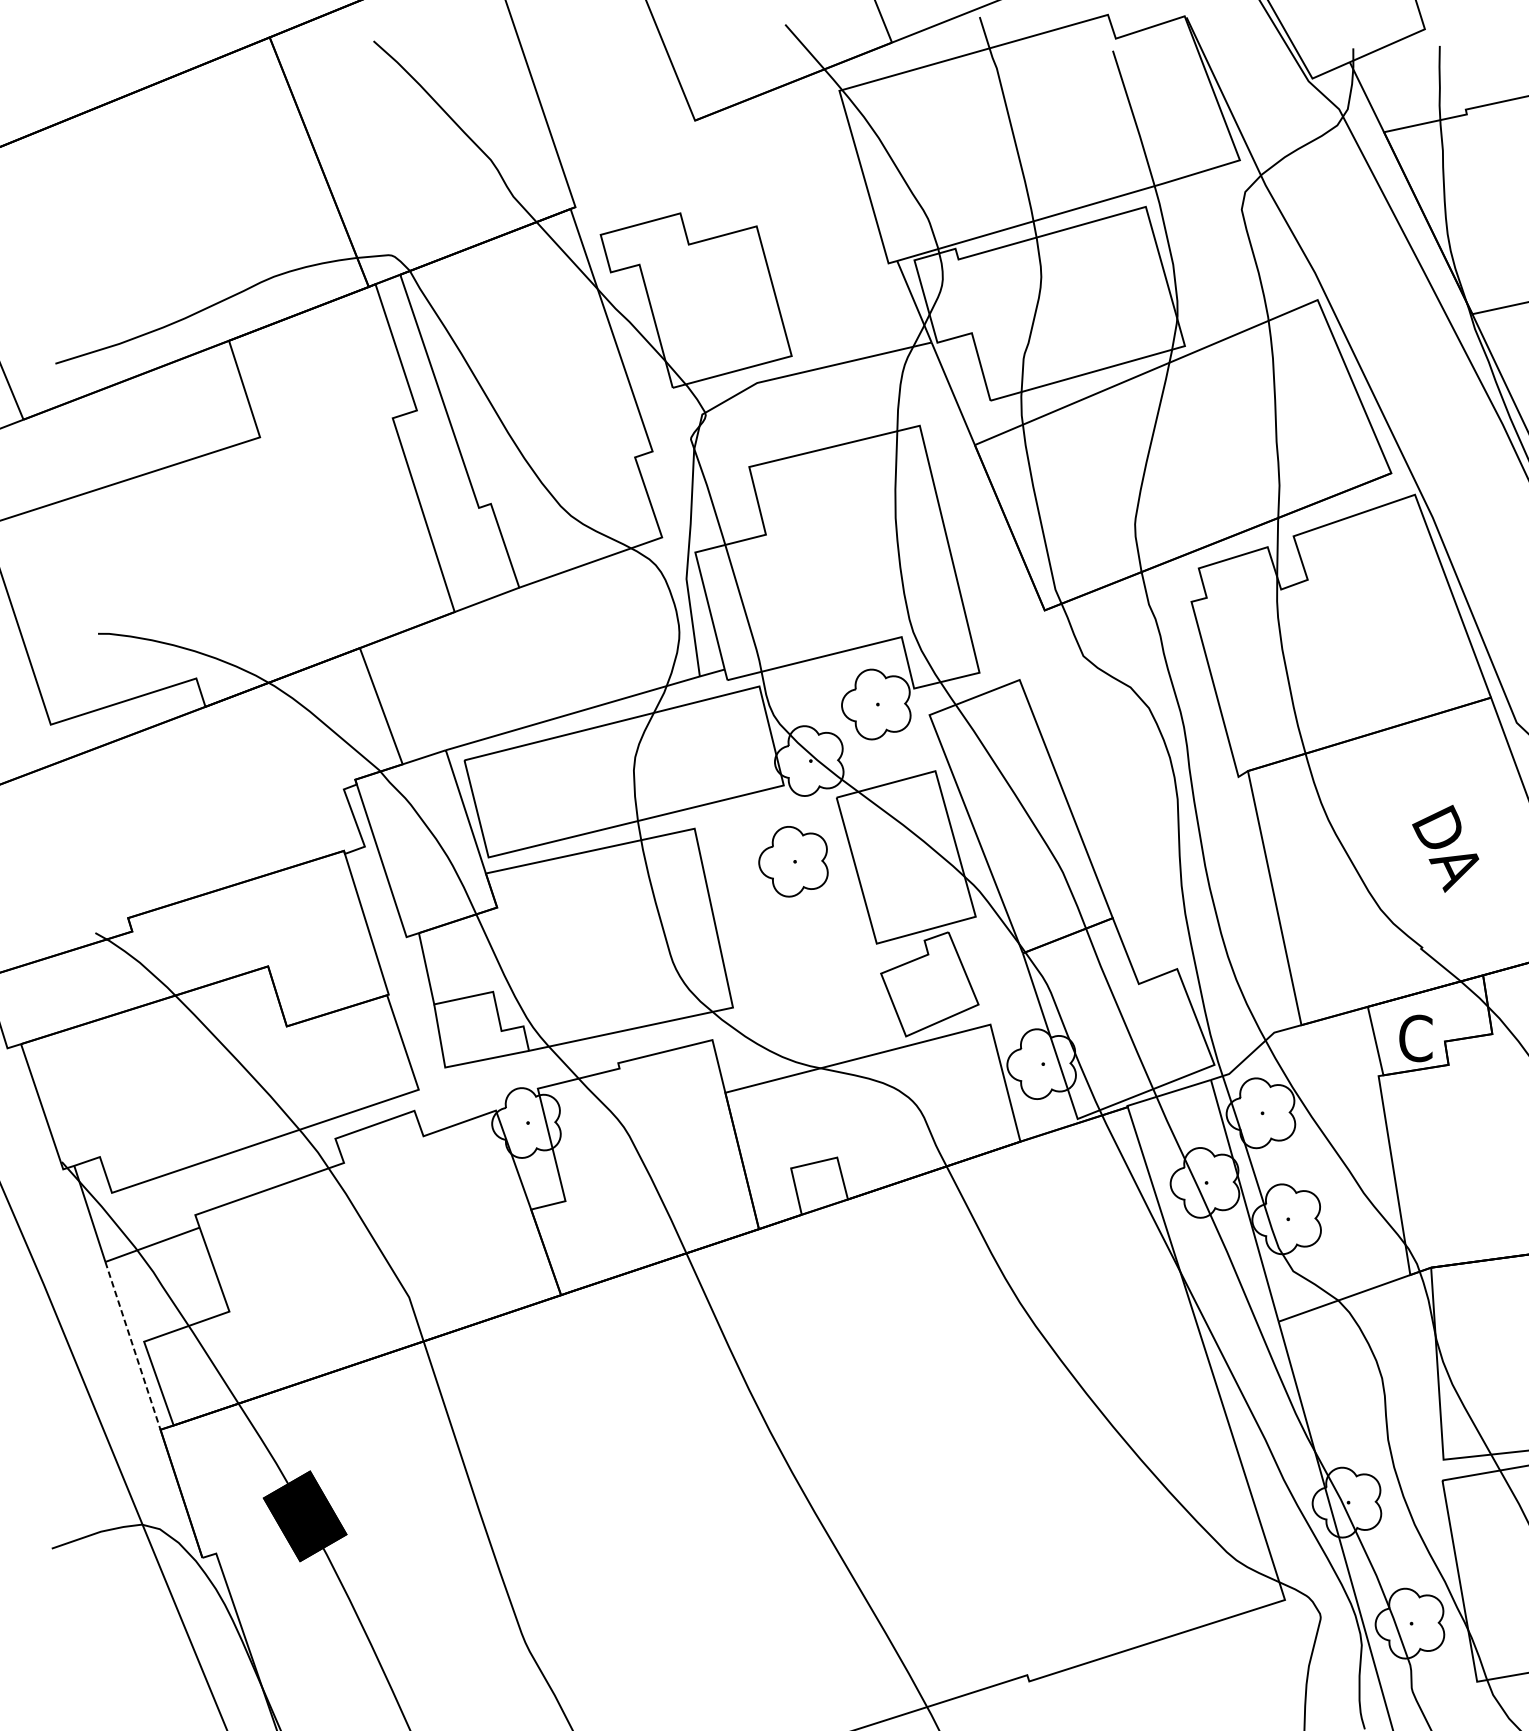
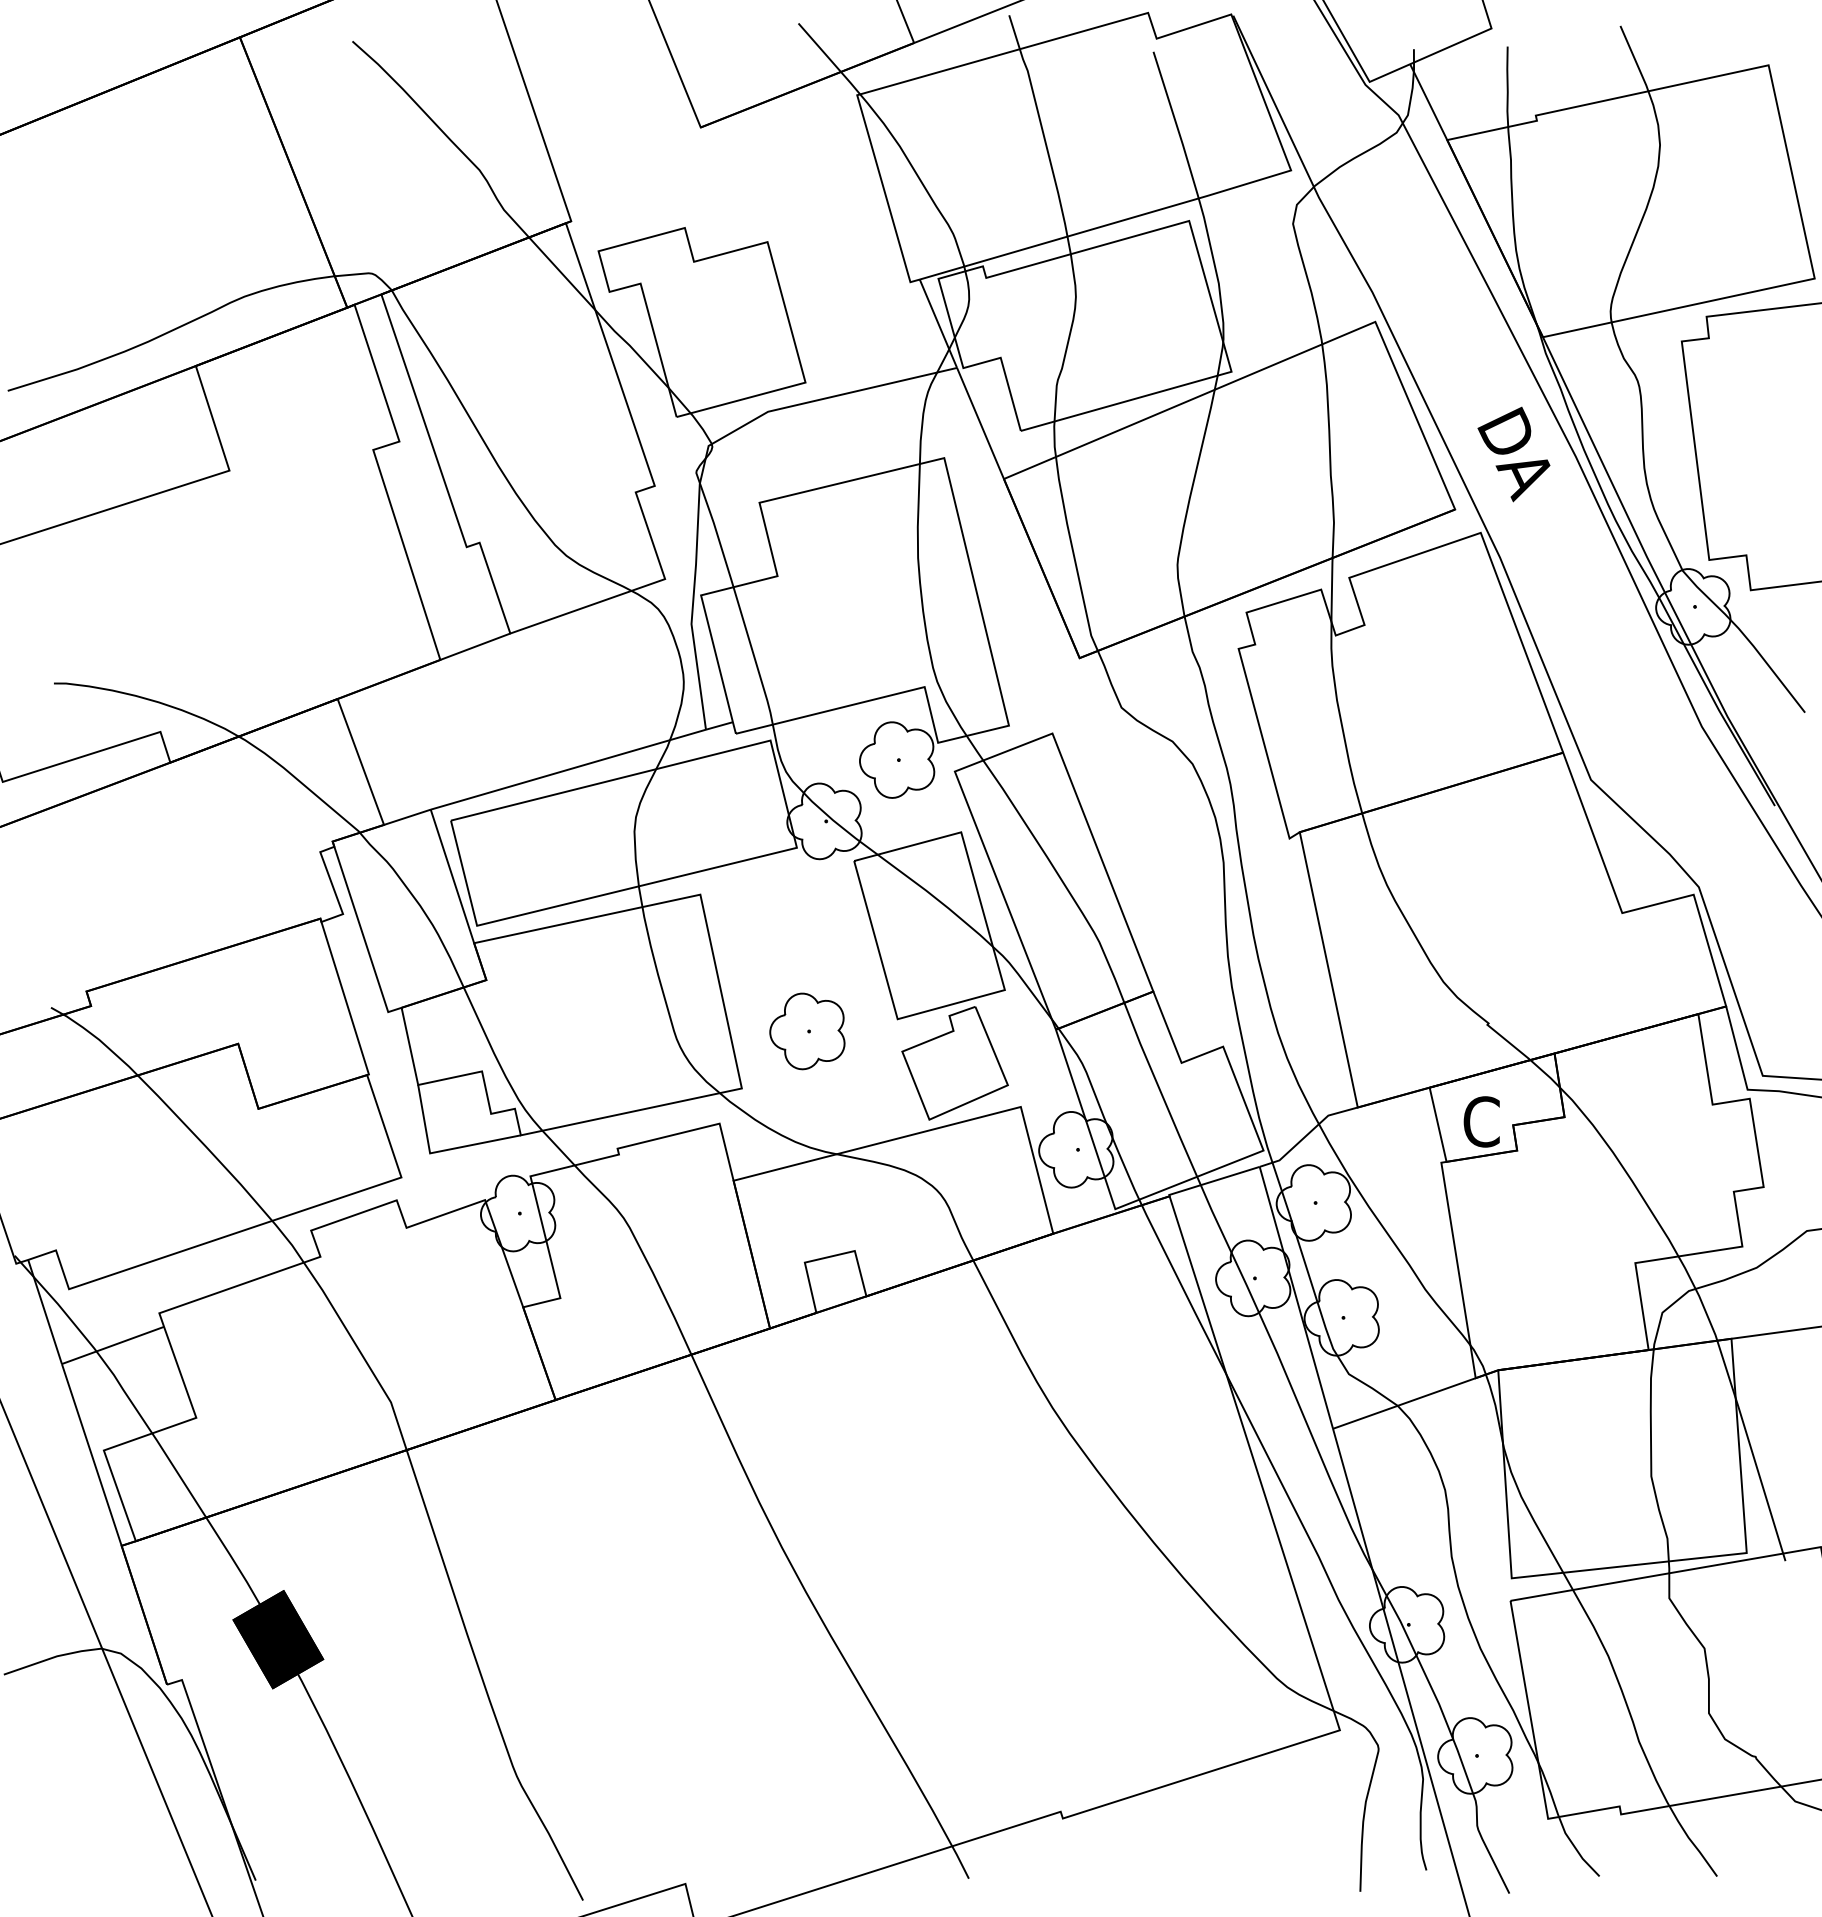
text: (1445, 848) -> (1513, 454), moved
part: (793, 861) -> (807, 1031), moved
line: (132, 1345) -> (91, 1454), dashed -> solid

